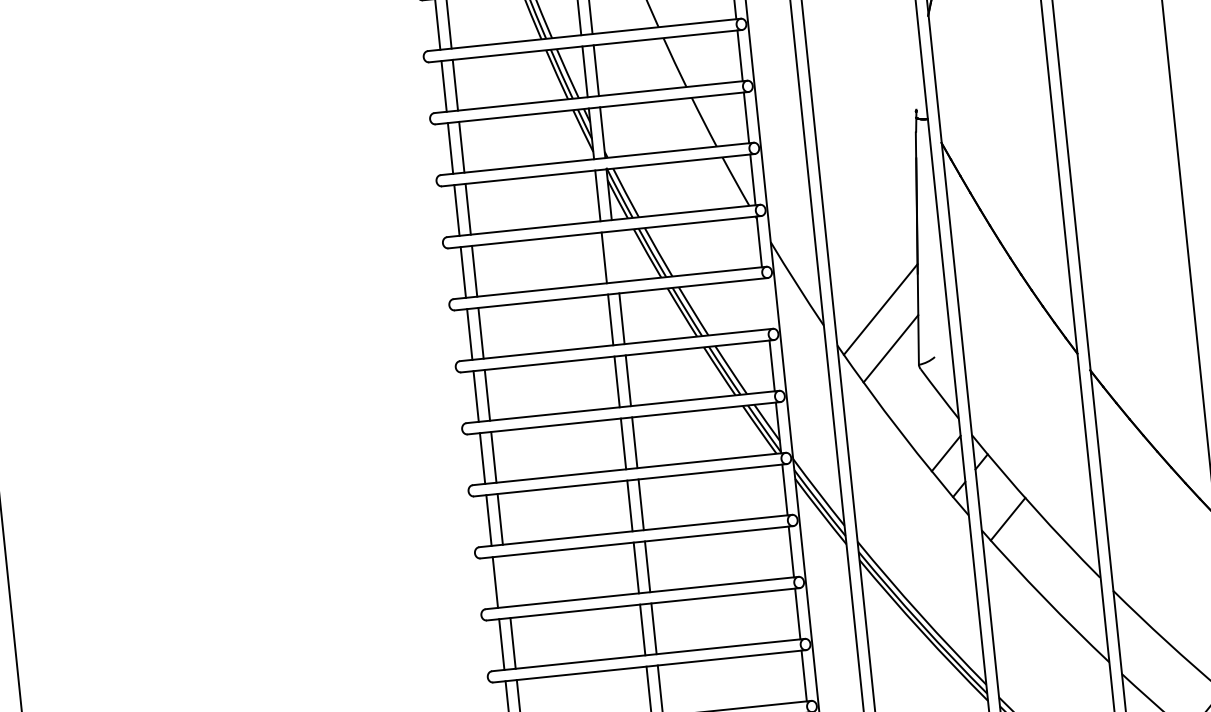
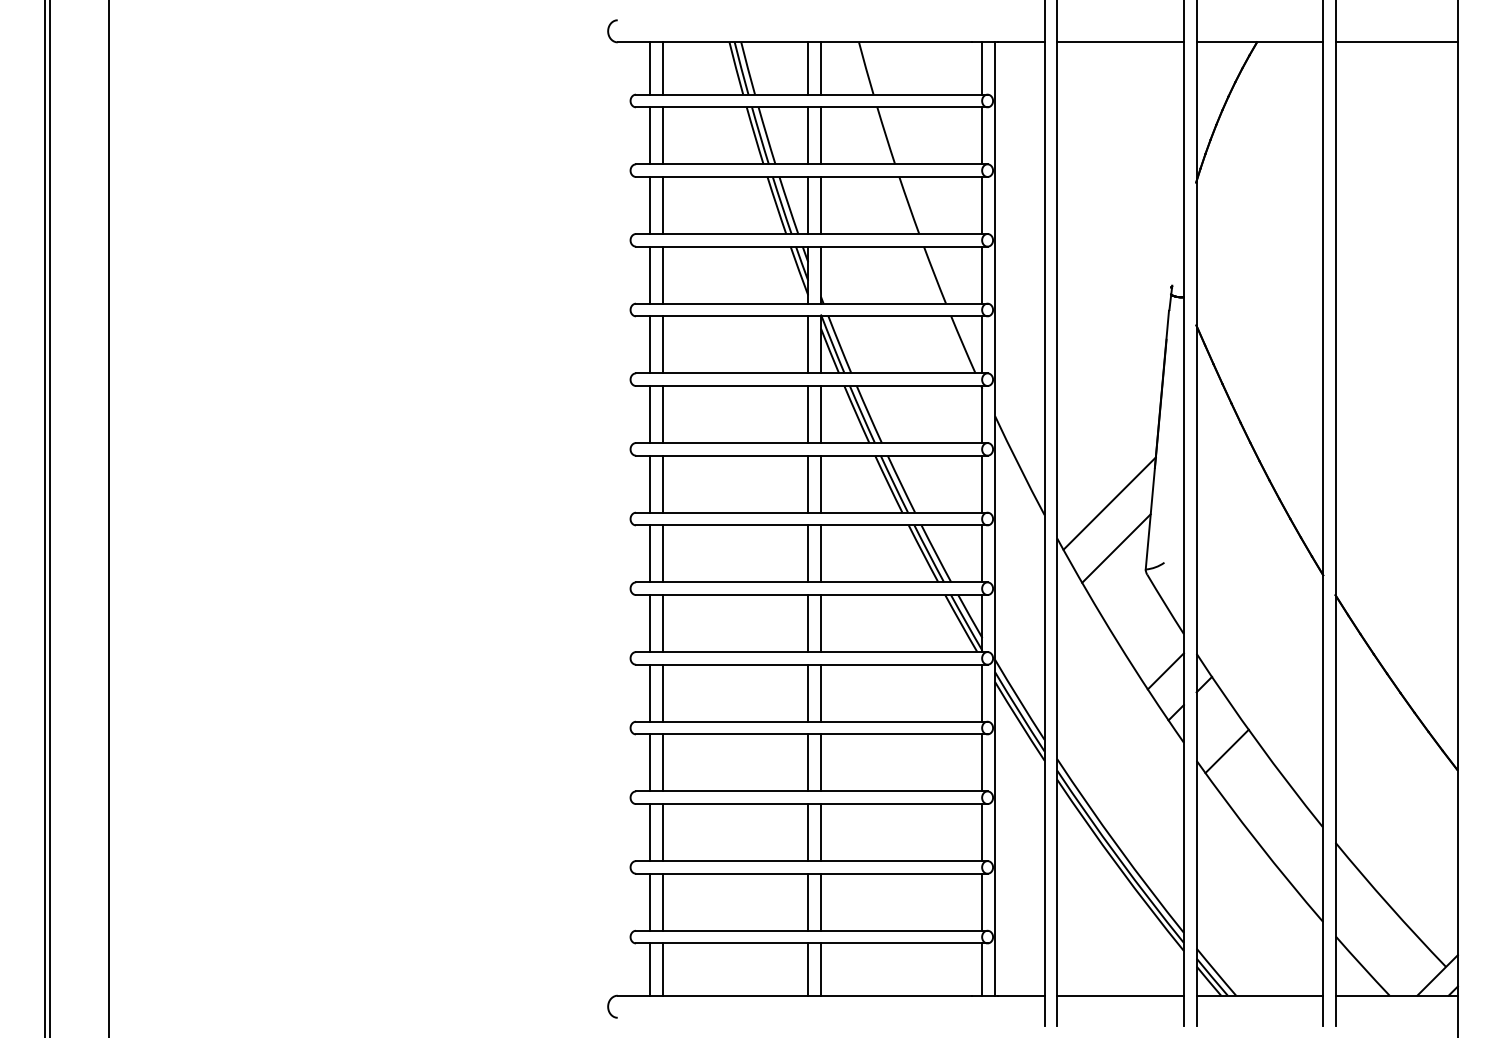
line: (615, 256) -> (820, 414), added
line: (765, 303) -> (982, 483), added
line: (506, 581) -> (662, 762), added

